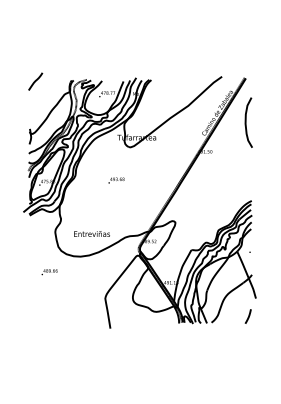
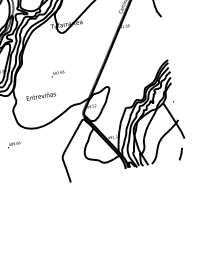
text: (116, 180) -> (57, 73), moved
text: (91, 233) -> (40, 95), moved

